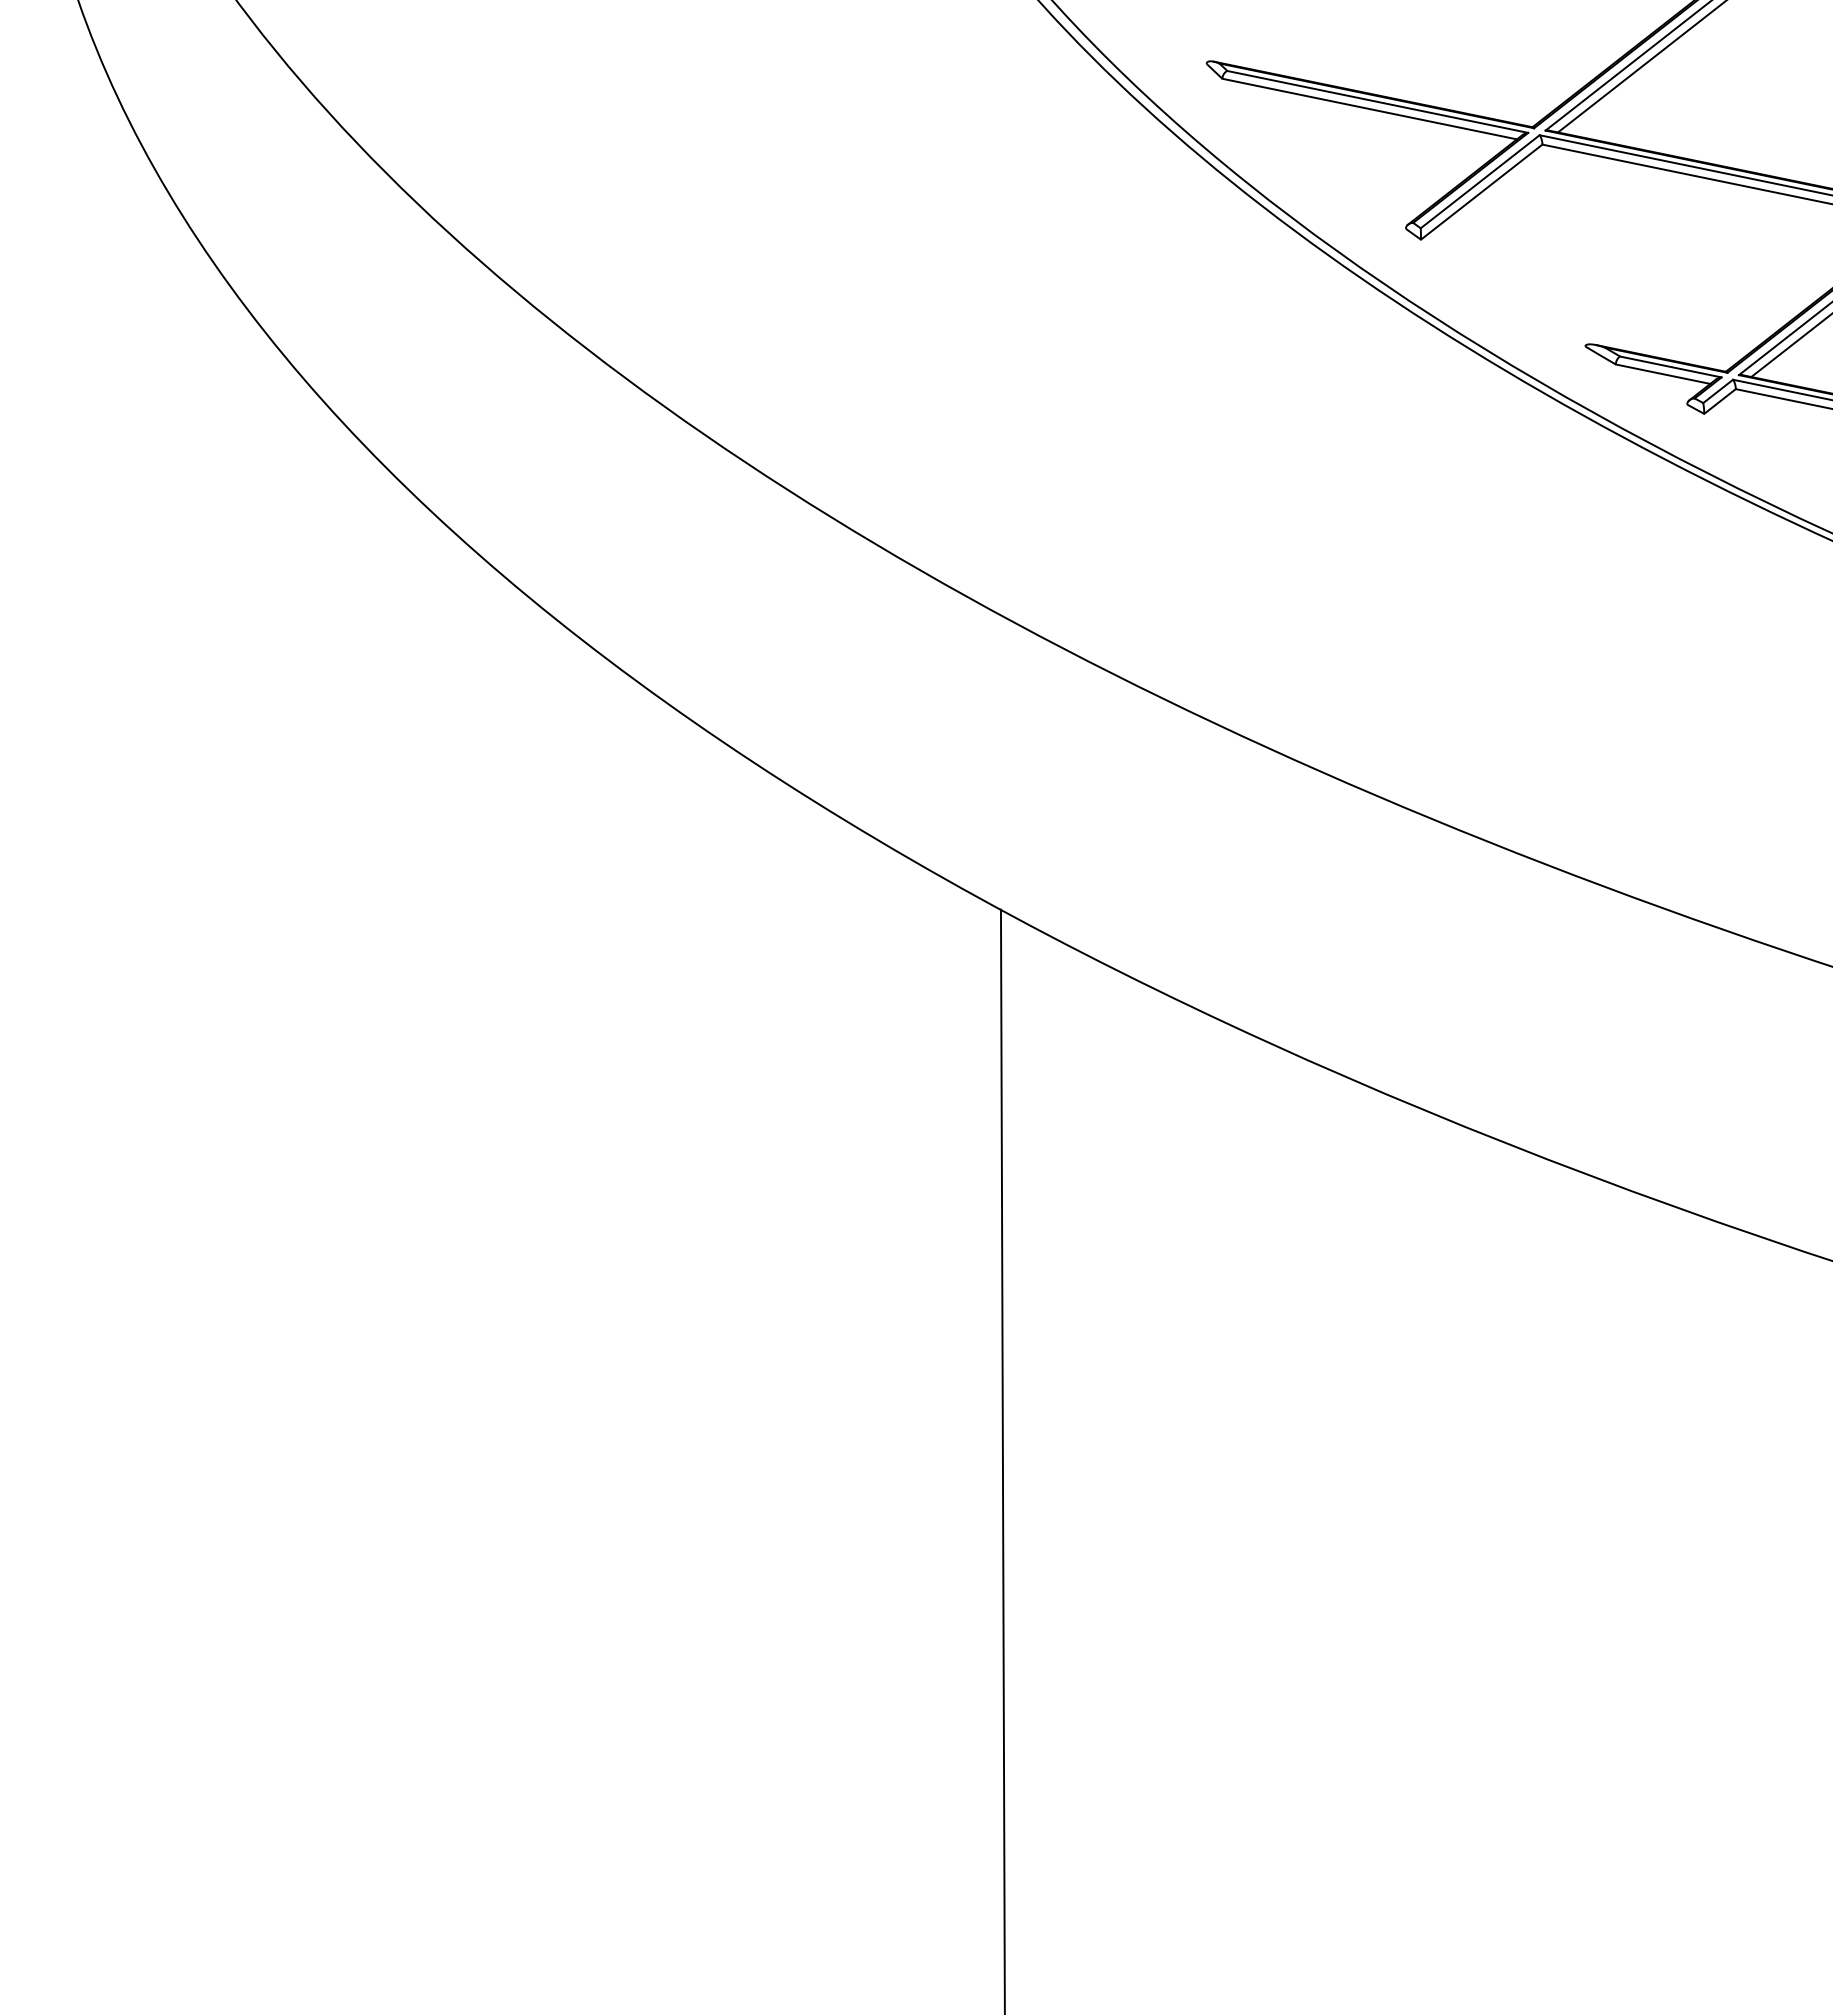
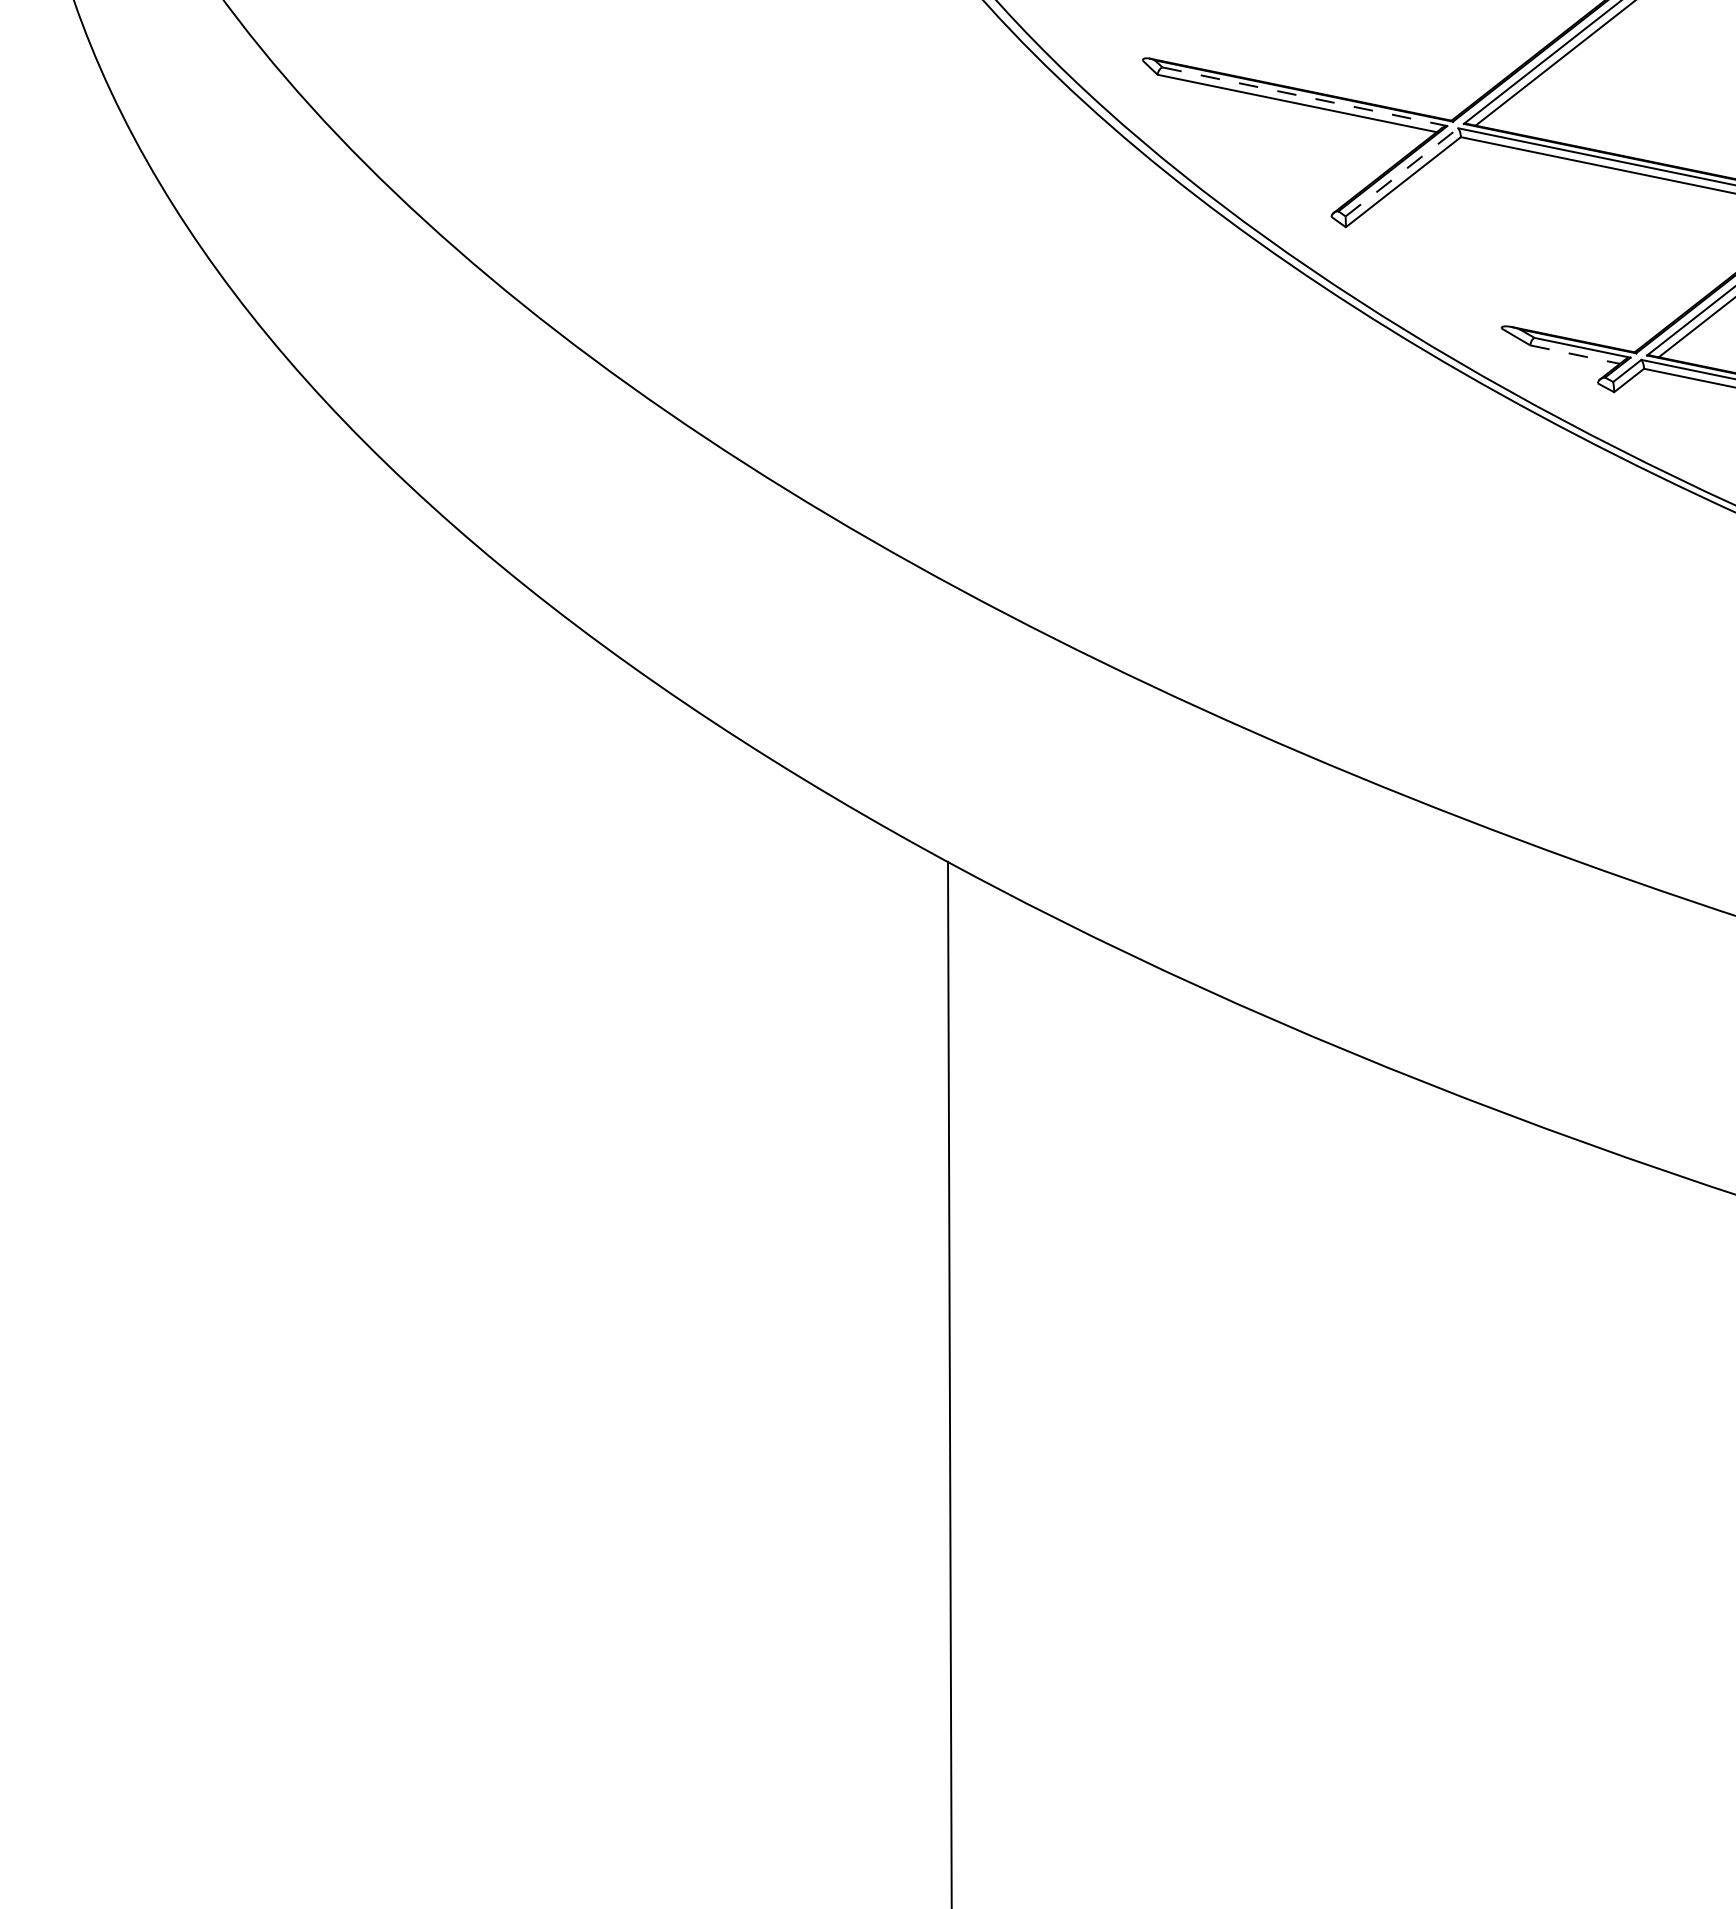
line: (1377, 101) -> (1304, 96), solid -> dashed
line: (1480, 181) -> (1402, 172), solid -> dashed
line: (1663, 374) -> (1575, 354), solid -> dashed

